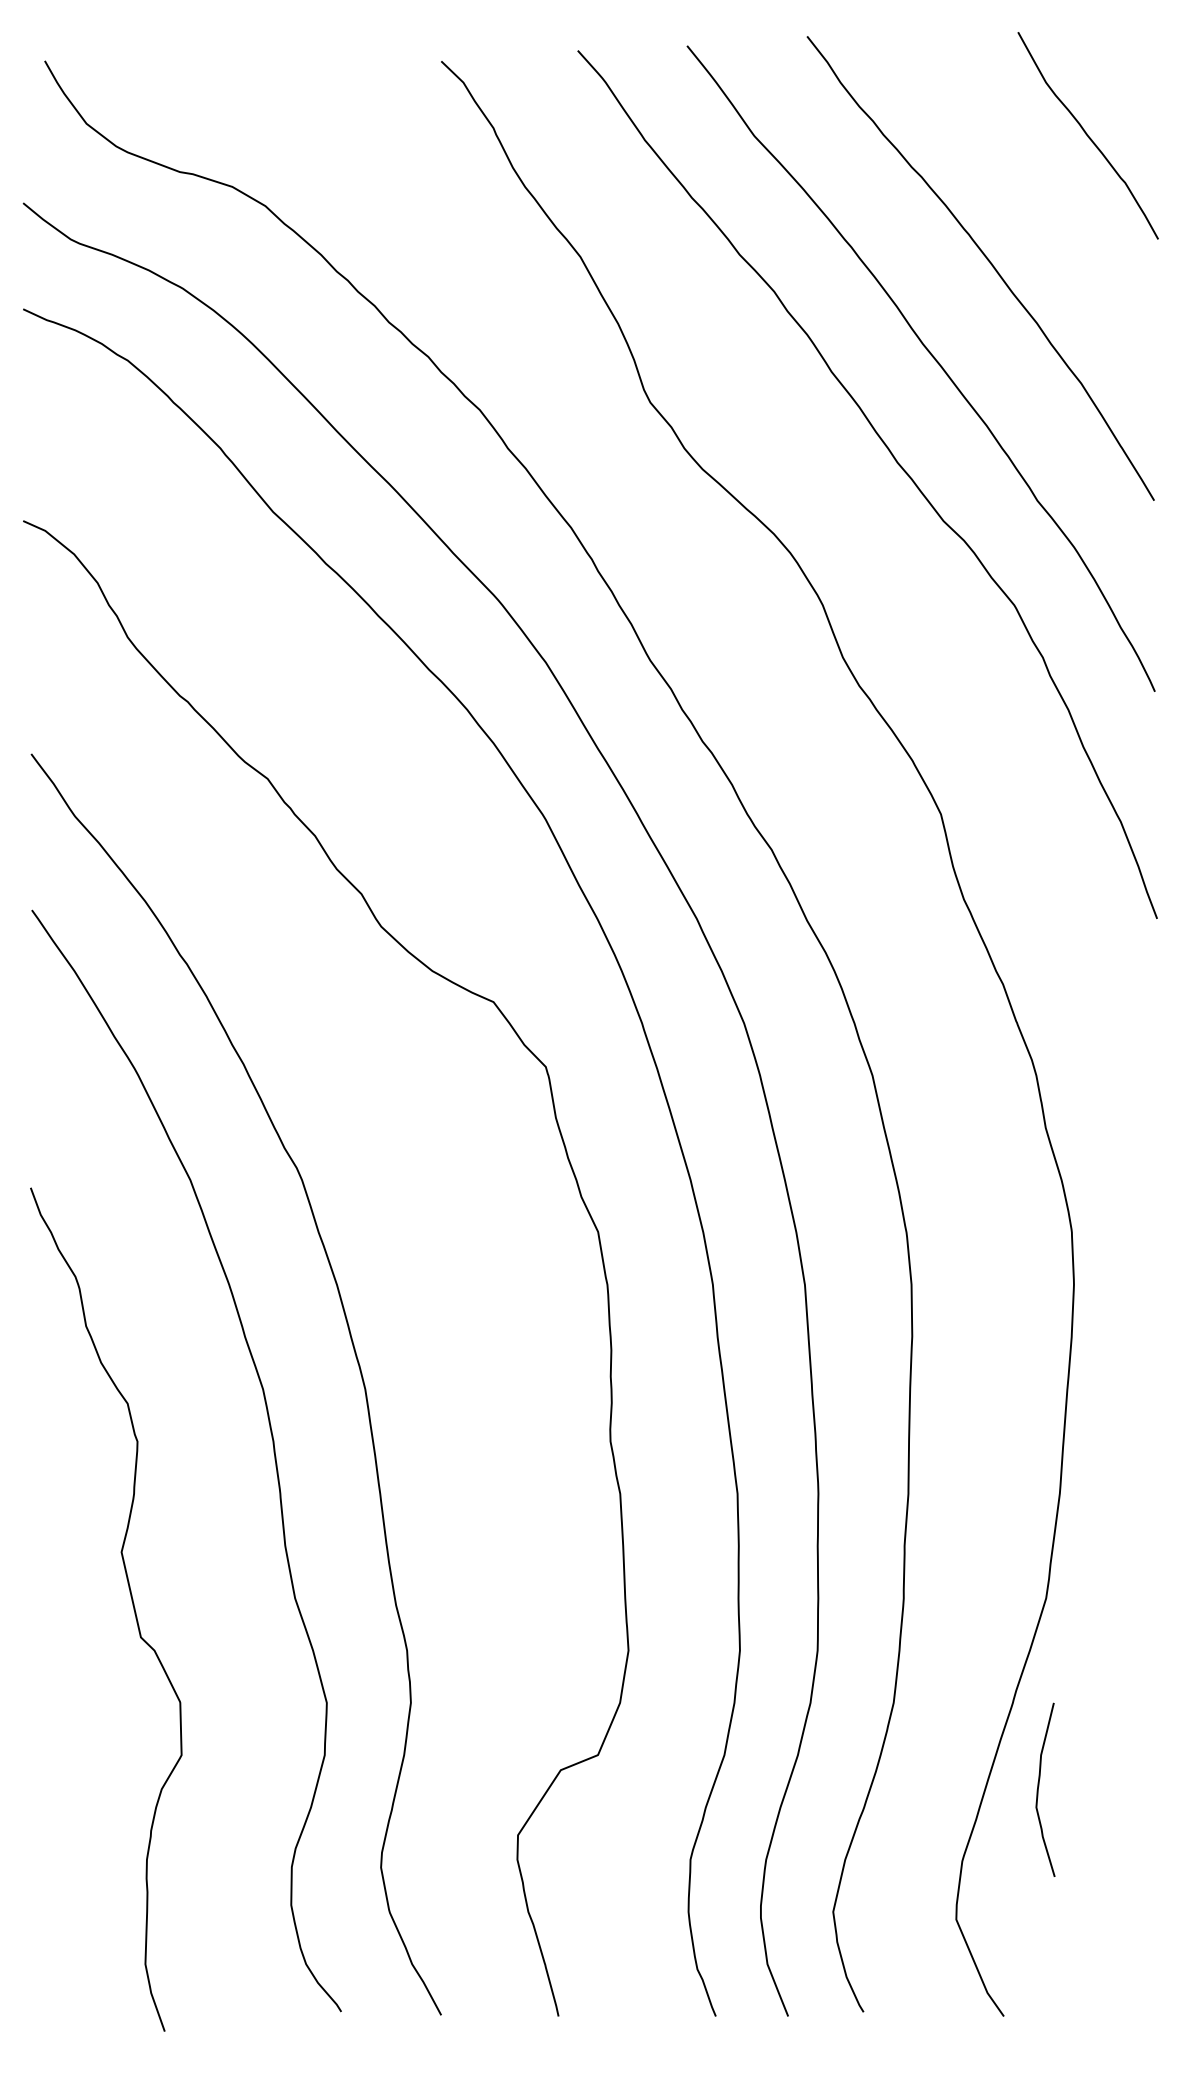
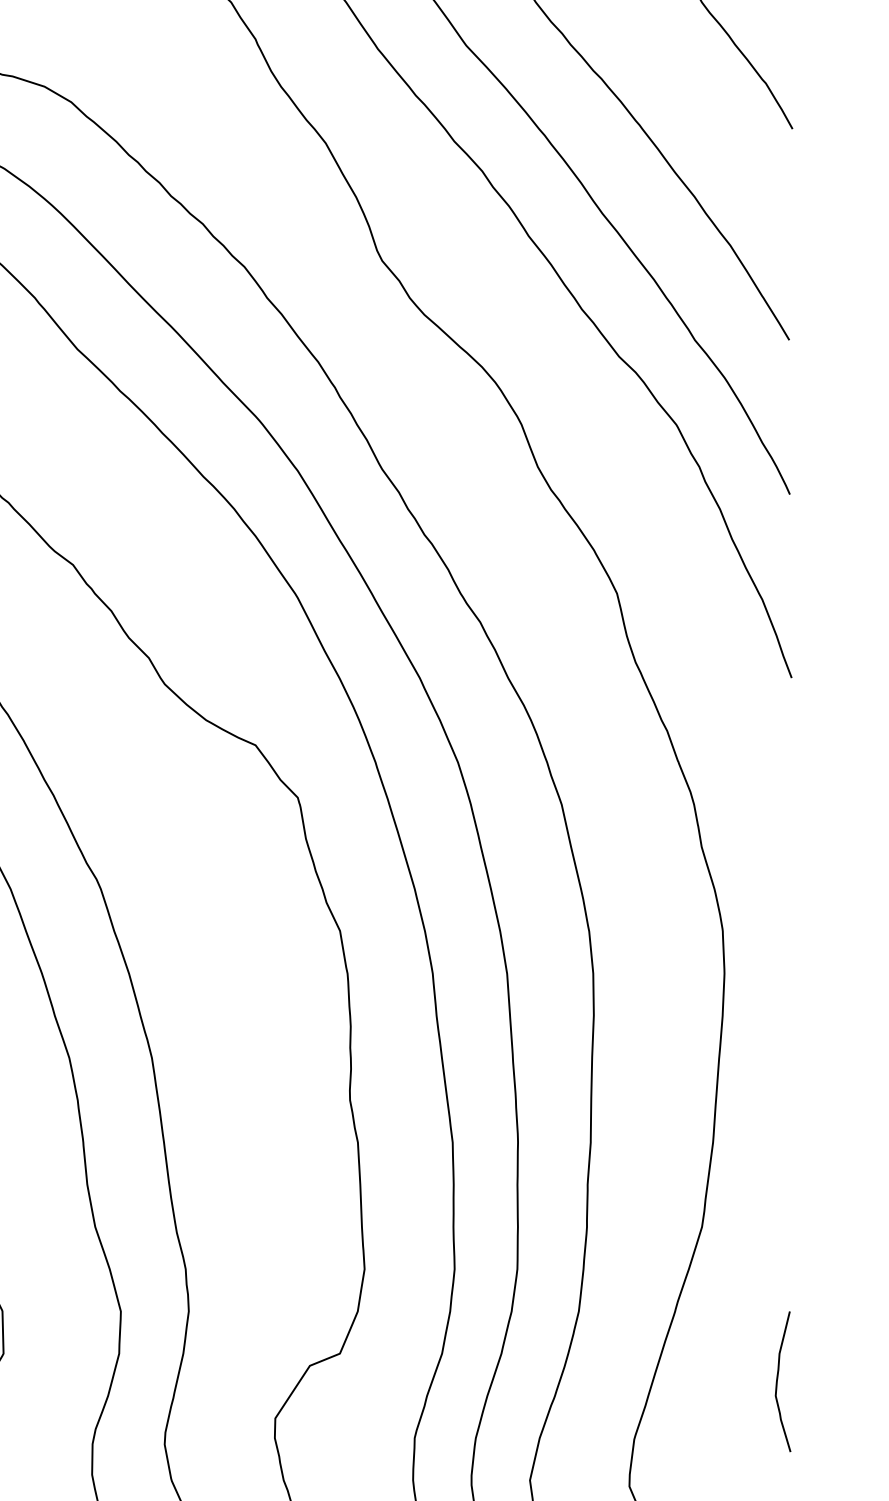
curve: (1039, 1786) -> (778, 1379), moved

